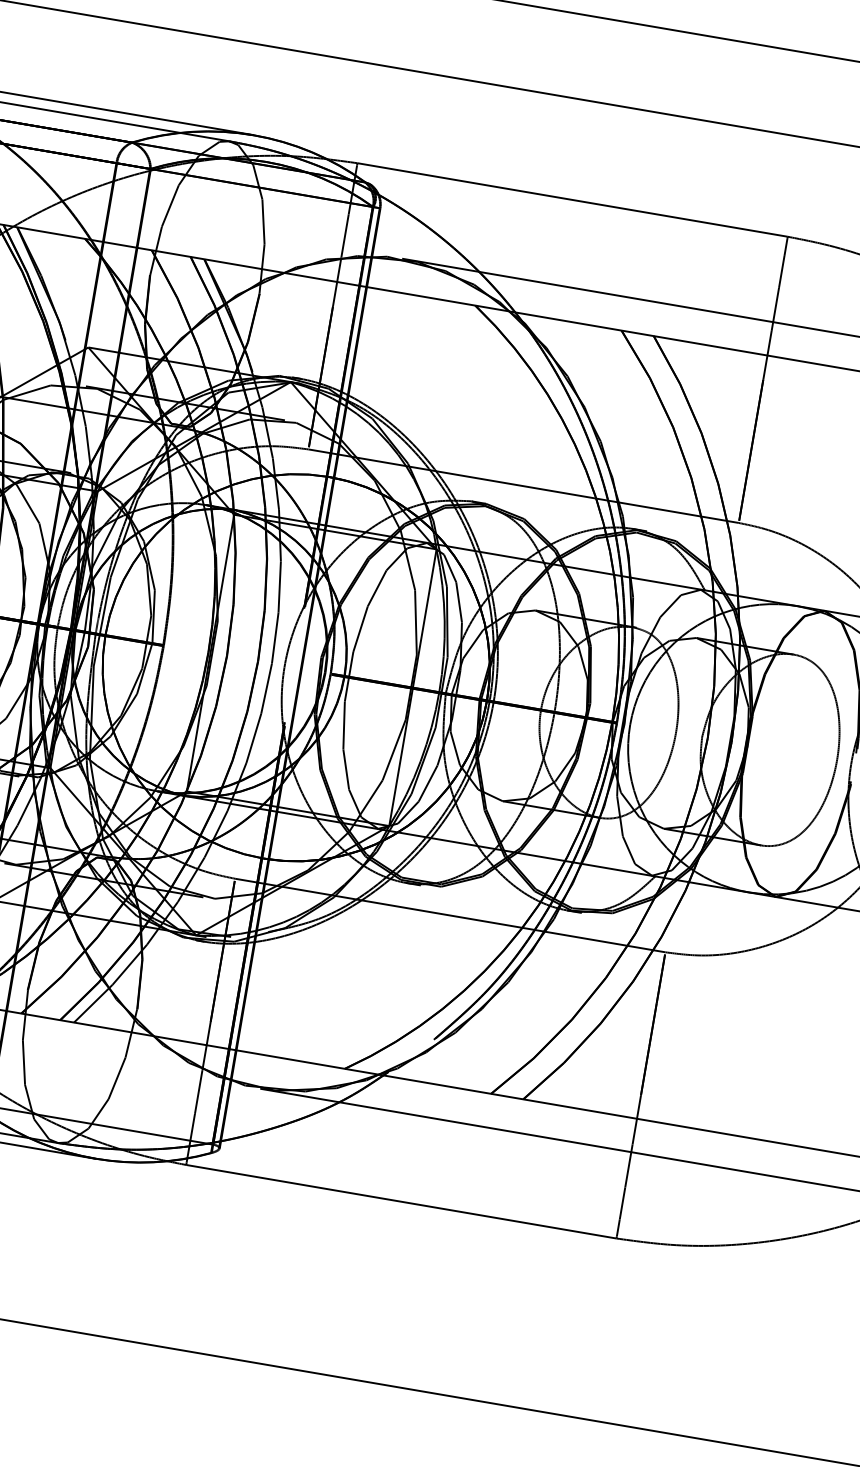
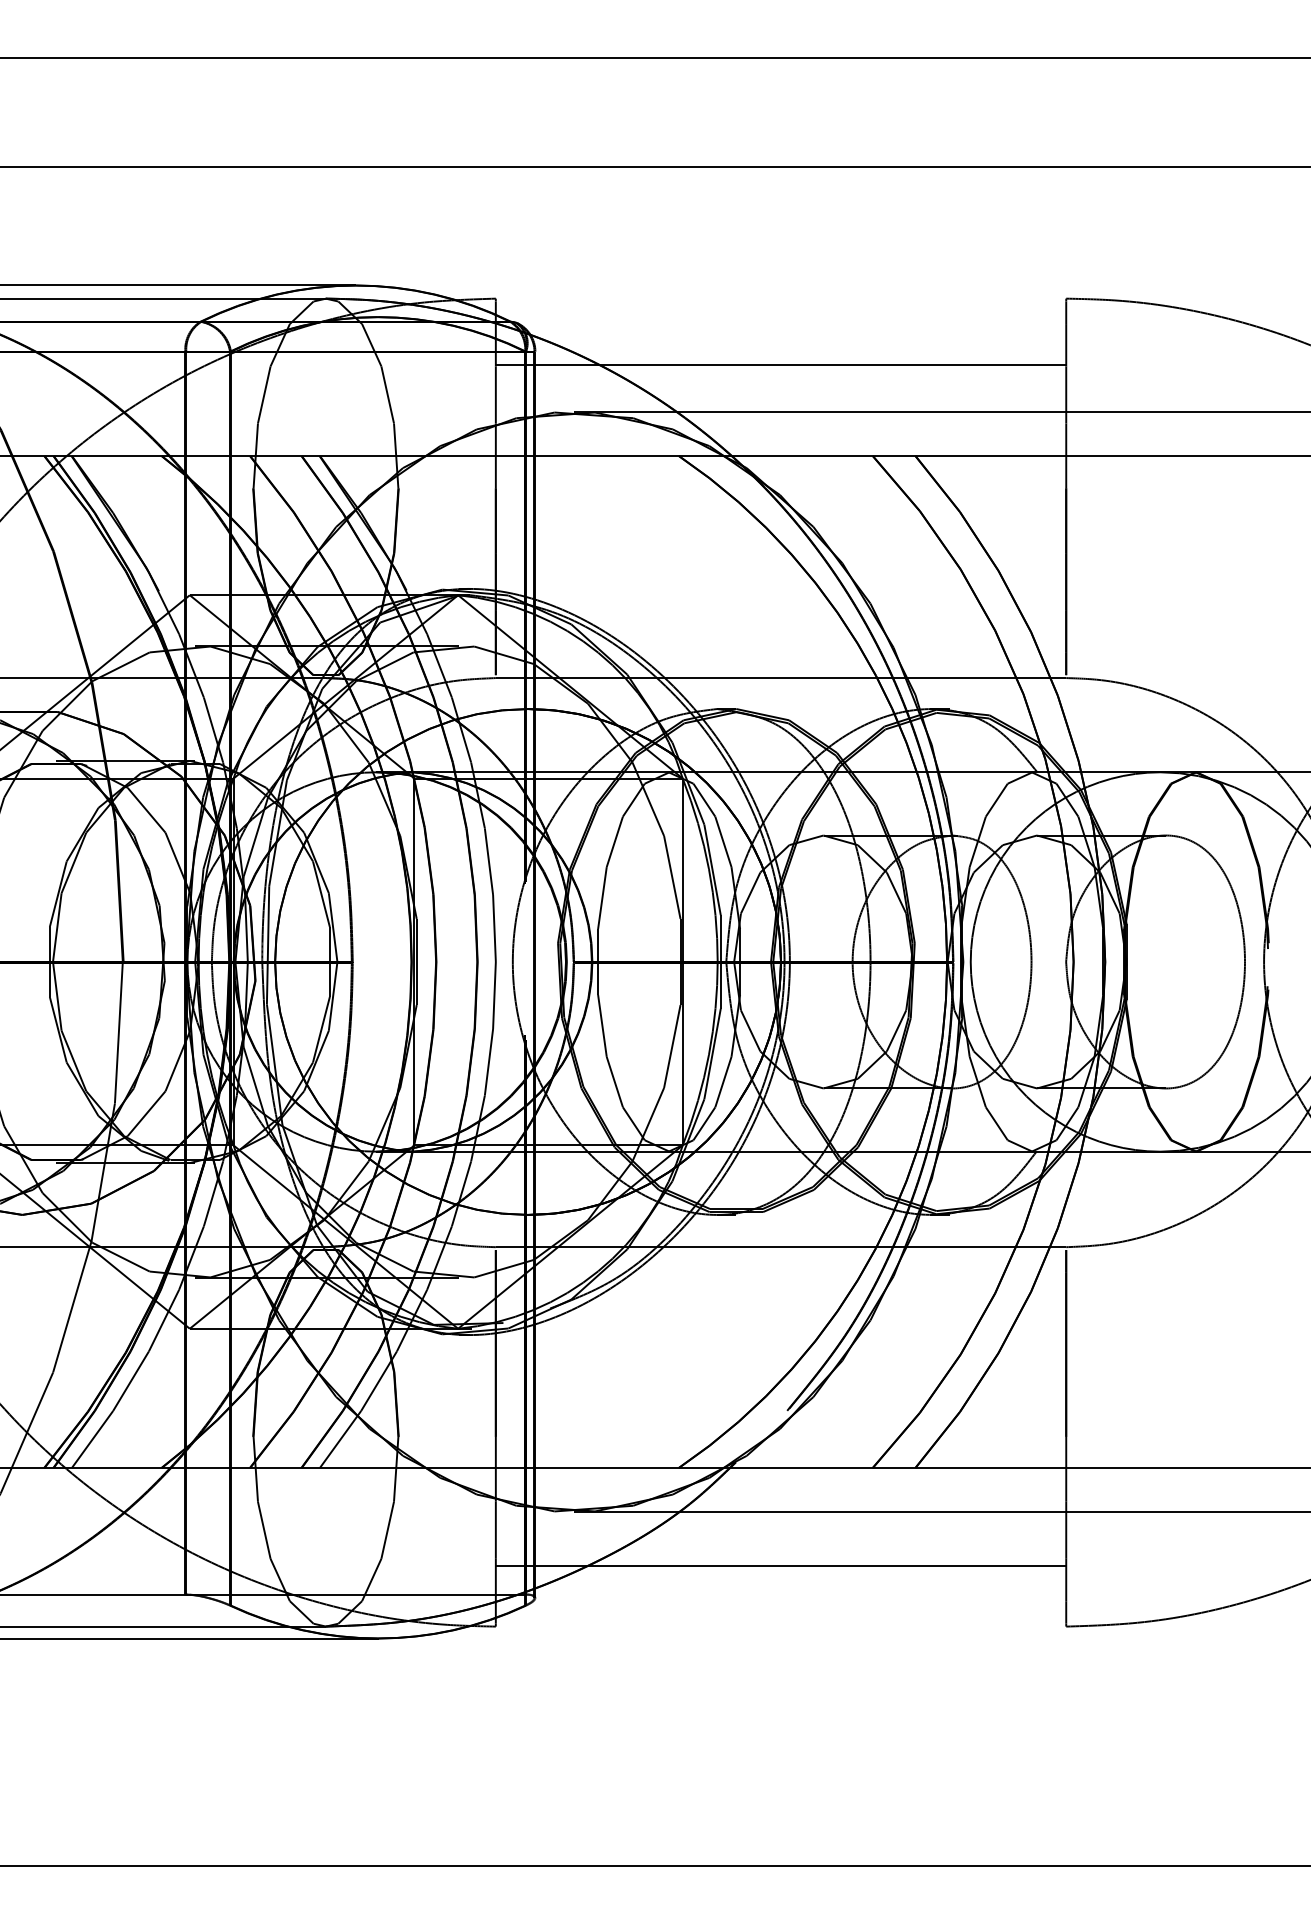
line: (572, 199) -> (780, 364), moved
line: (400, 1201) -> (780, 1565), moved

